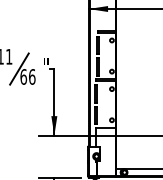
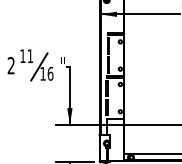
text: (23, 76) -> (42, 73), 66 -> 16

